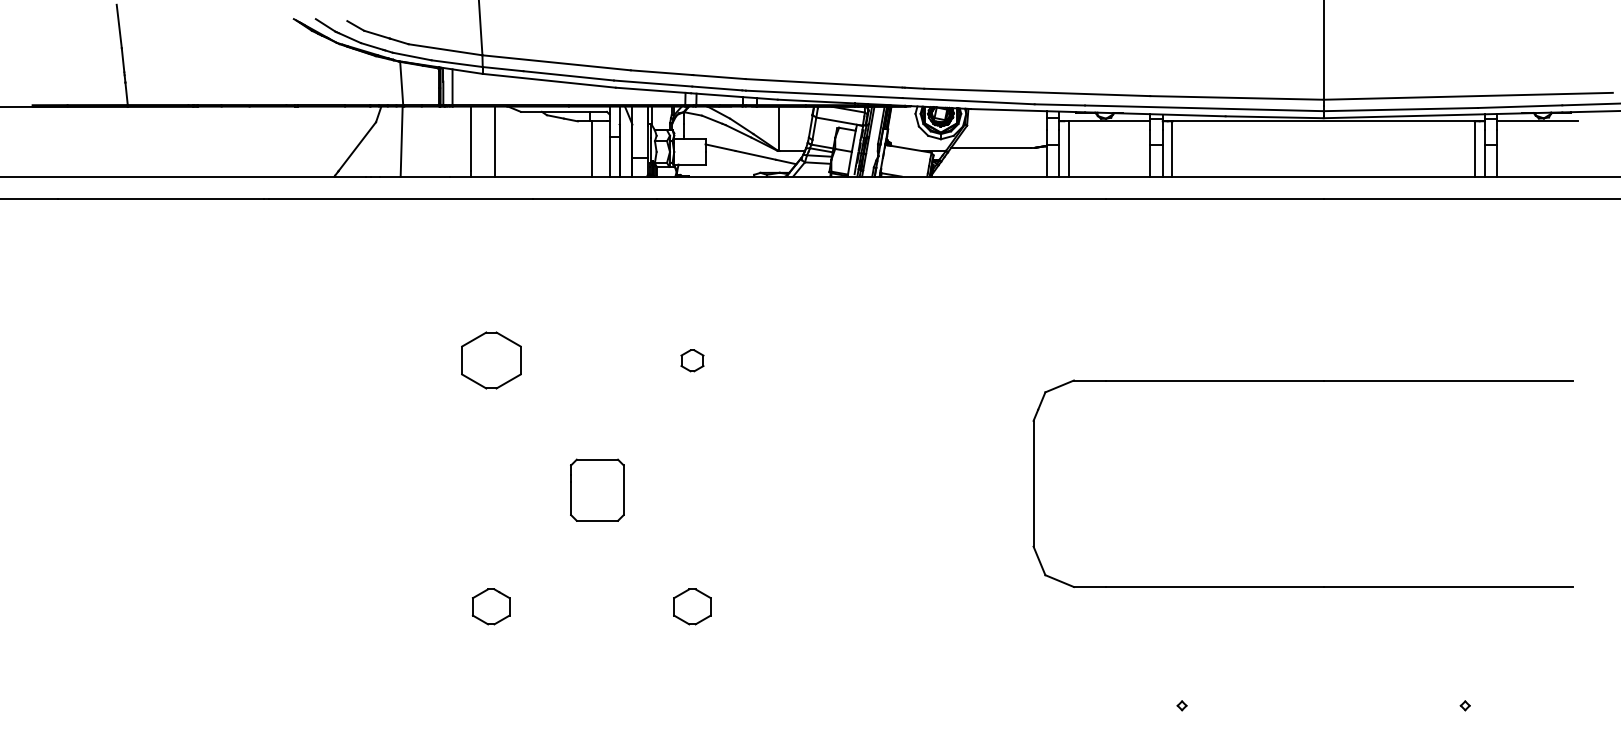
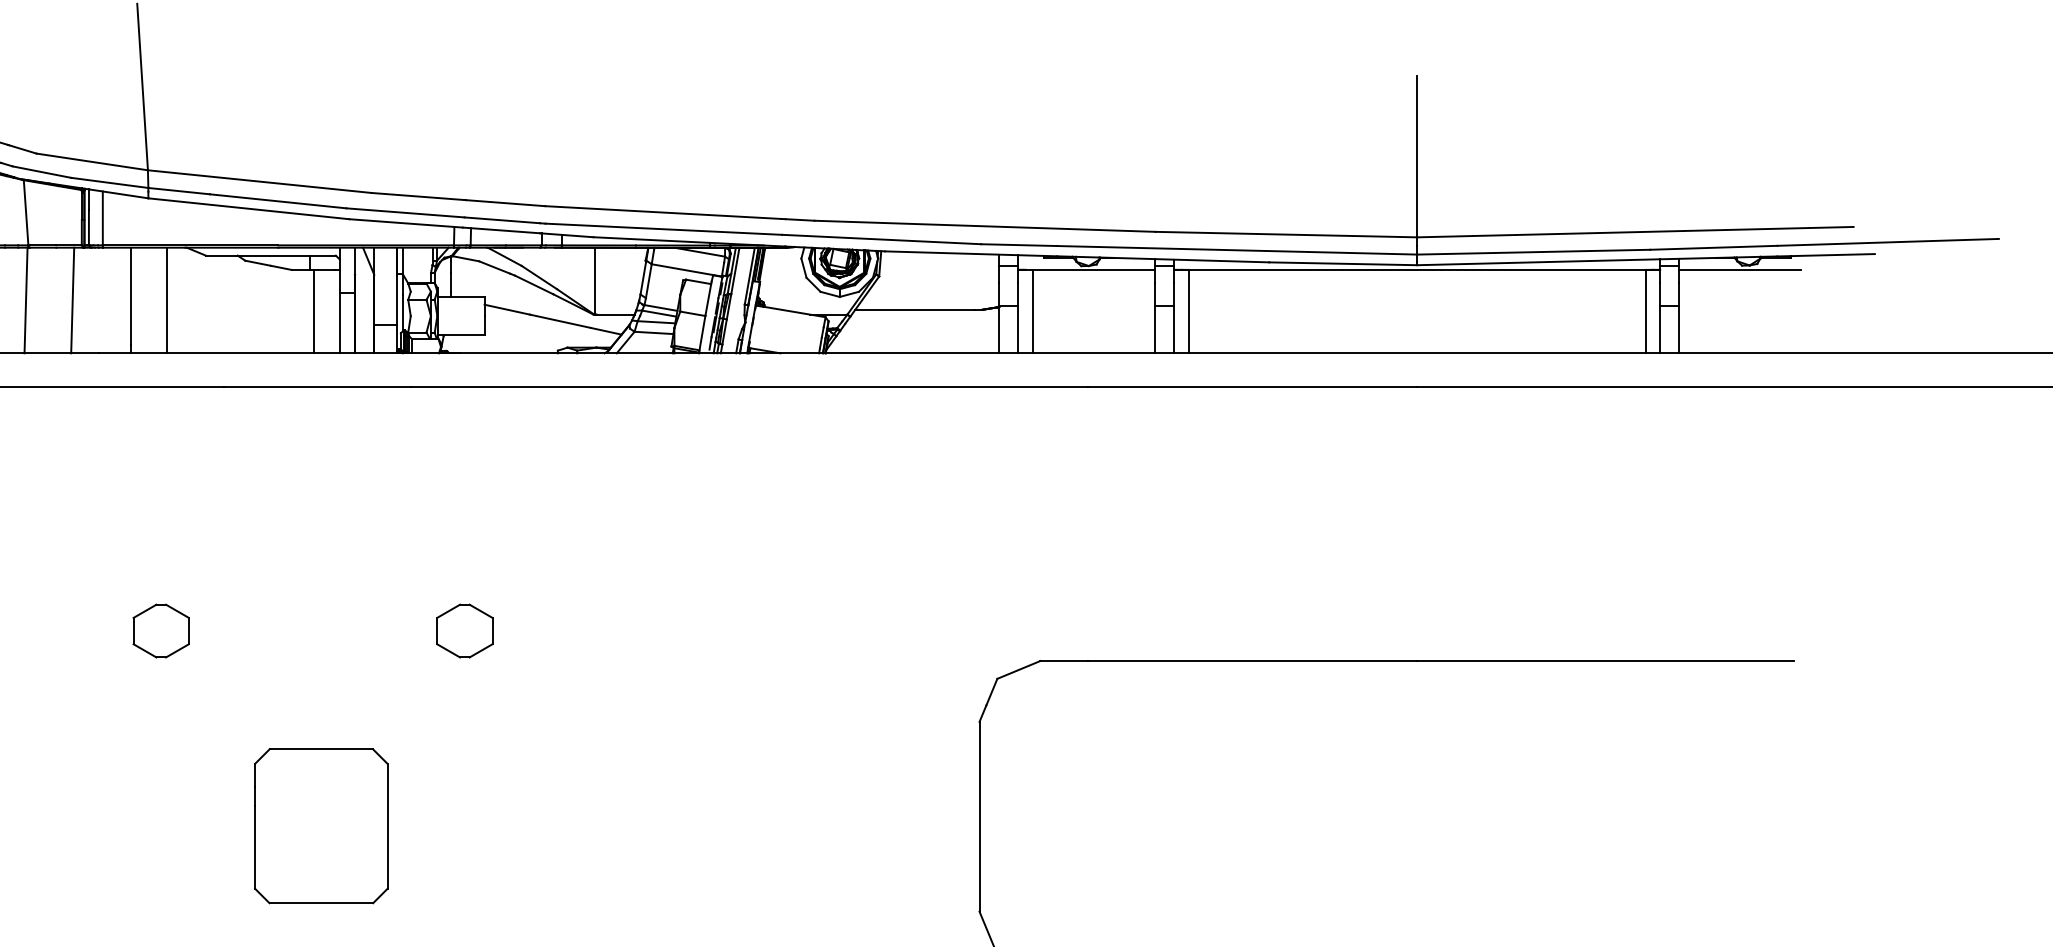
line: (432, 141) -> (72, 300), added
part: (490, 360) -> (160, 630), size x0.62
part: (692, 360) -> (464, 630), size x1.67
part: (597, 490) -> (321, 826), size x1.67

